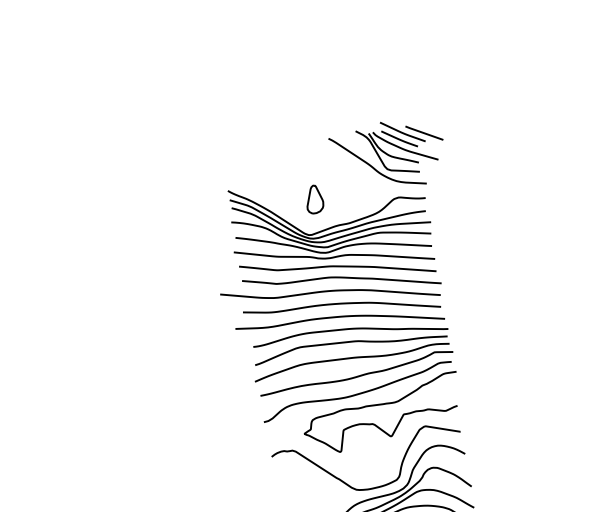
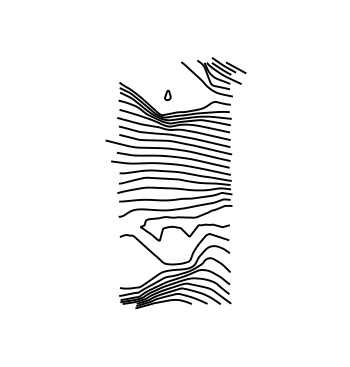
part: (314, 199) -> (167, 95), size x0.6

